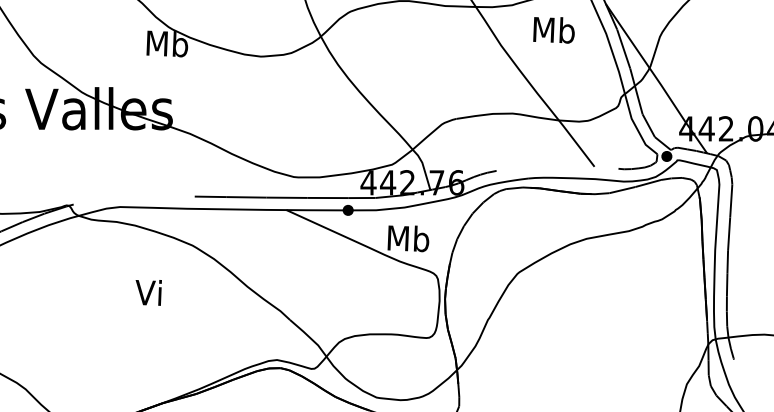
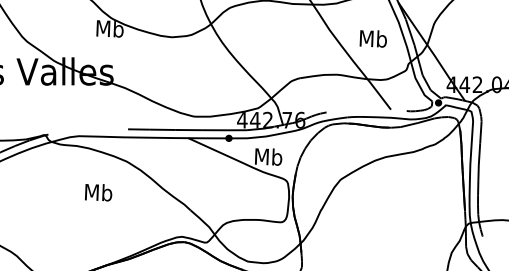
text: (552, 29) -> (372, 38), moved
text: (149, 292) -> (98, 192), Vi -> Mb

